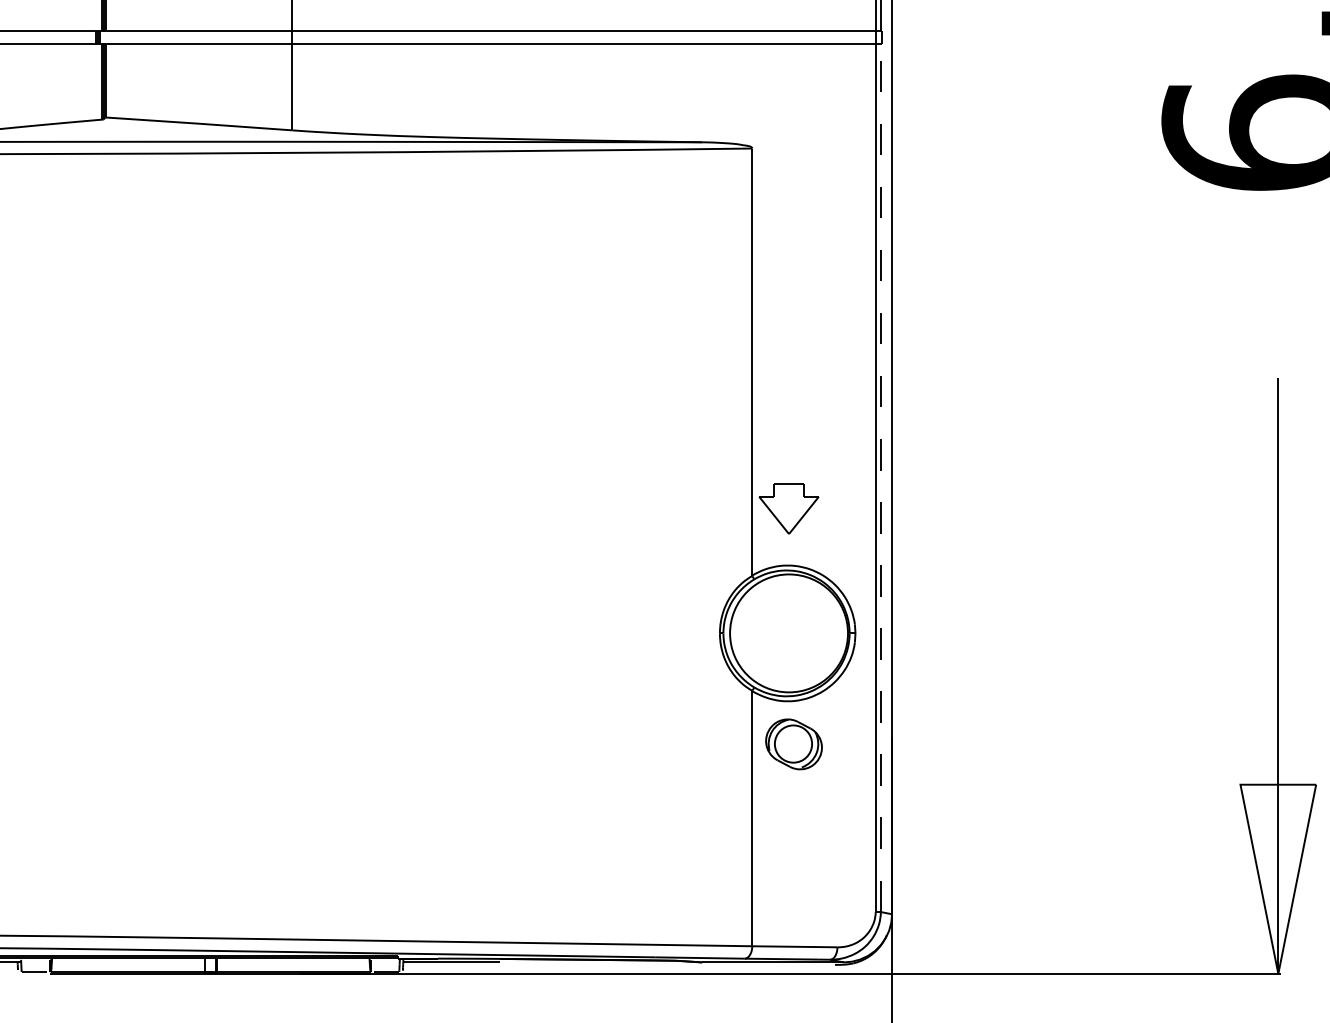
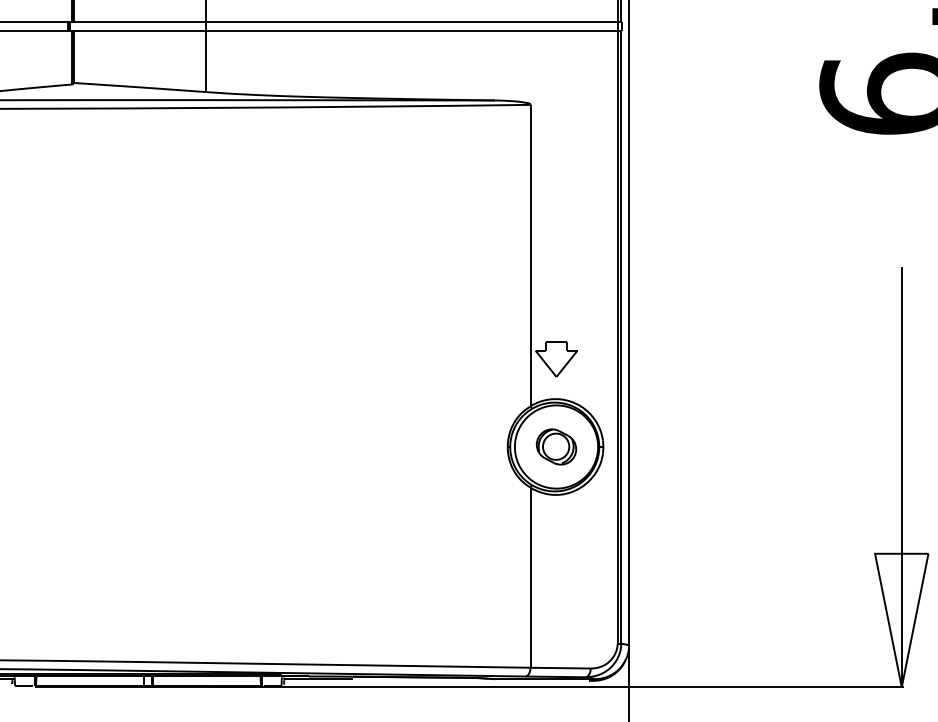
line: (880, 477) -> (621, 337), dashed -> solid
part: (793, 744) -> (556, 447), moved

